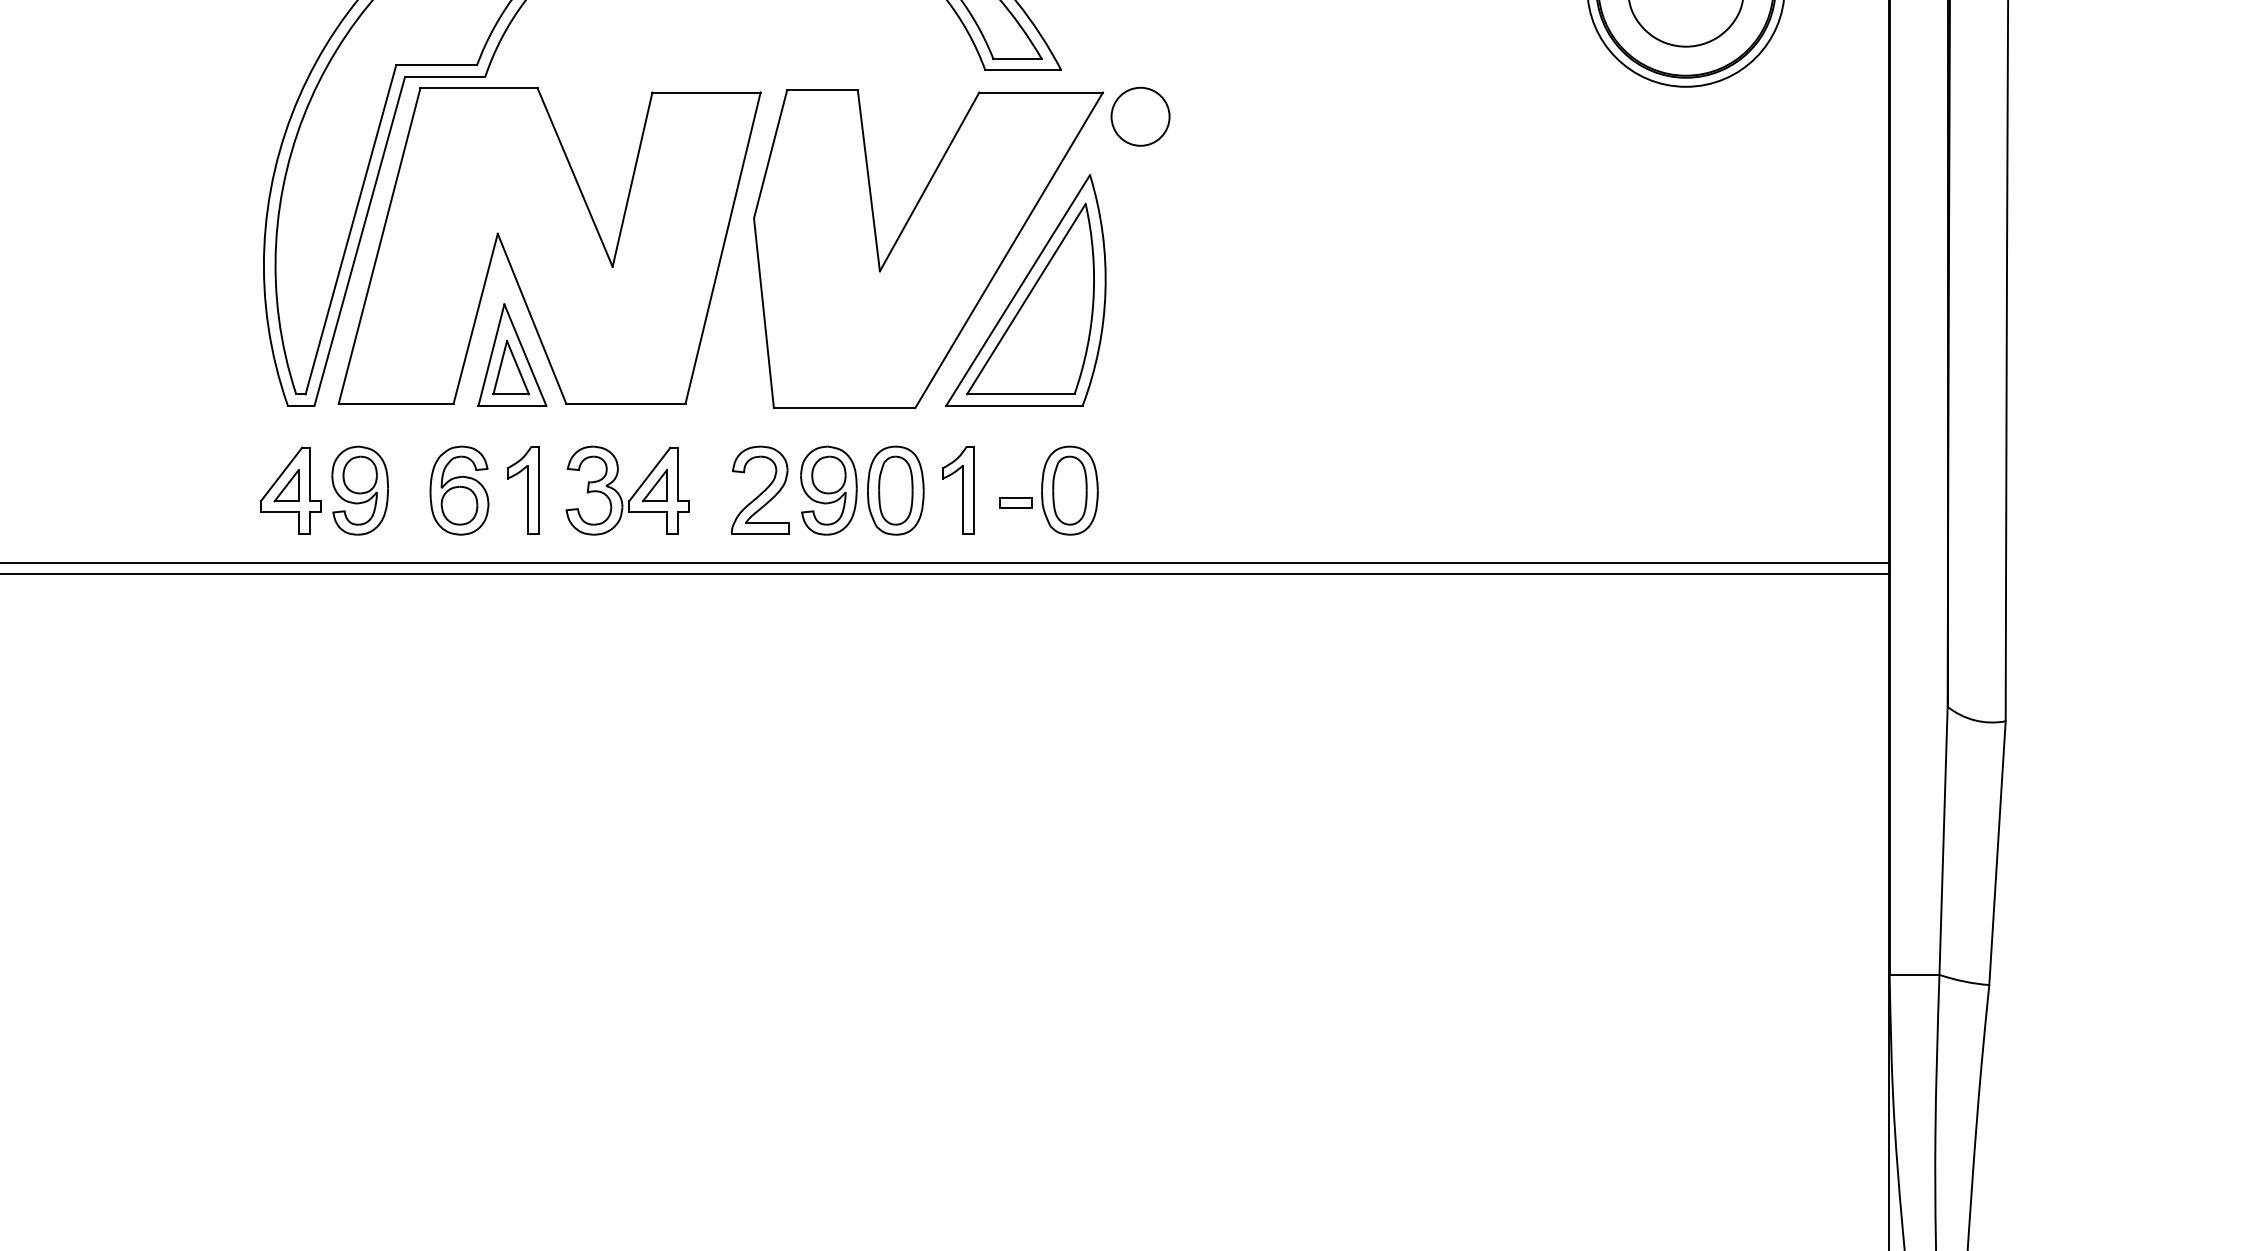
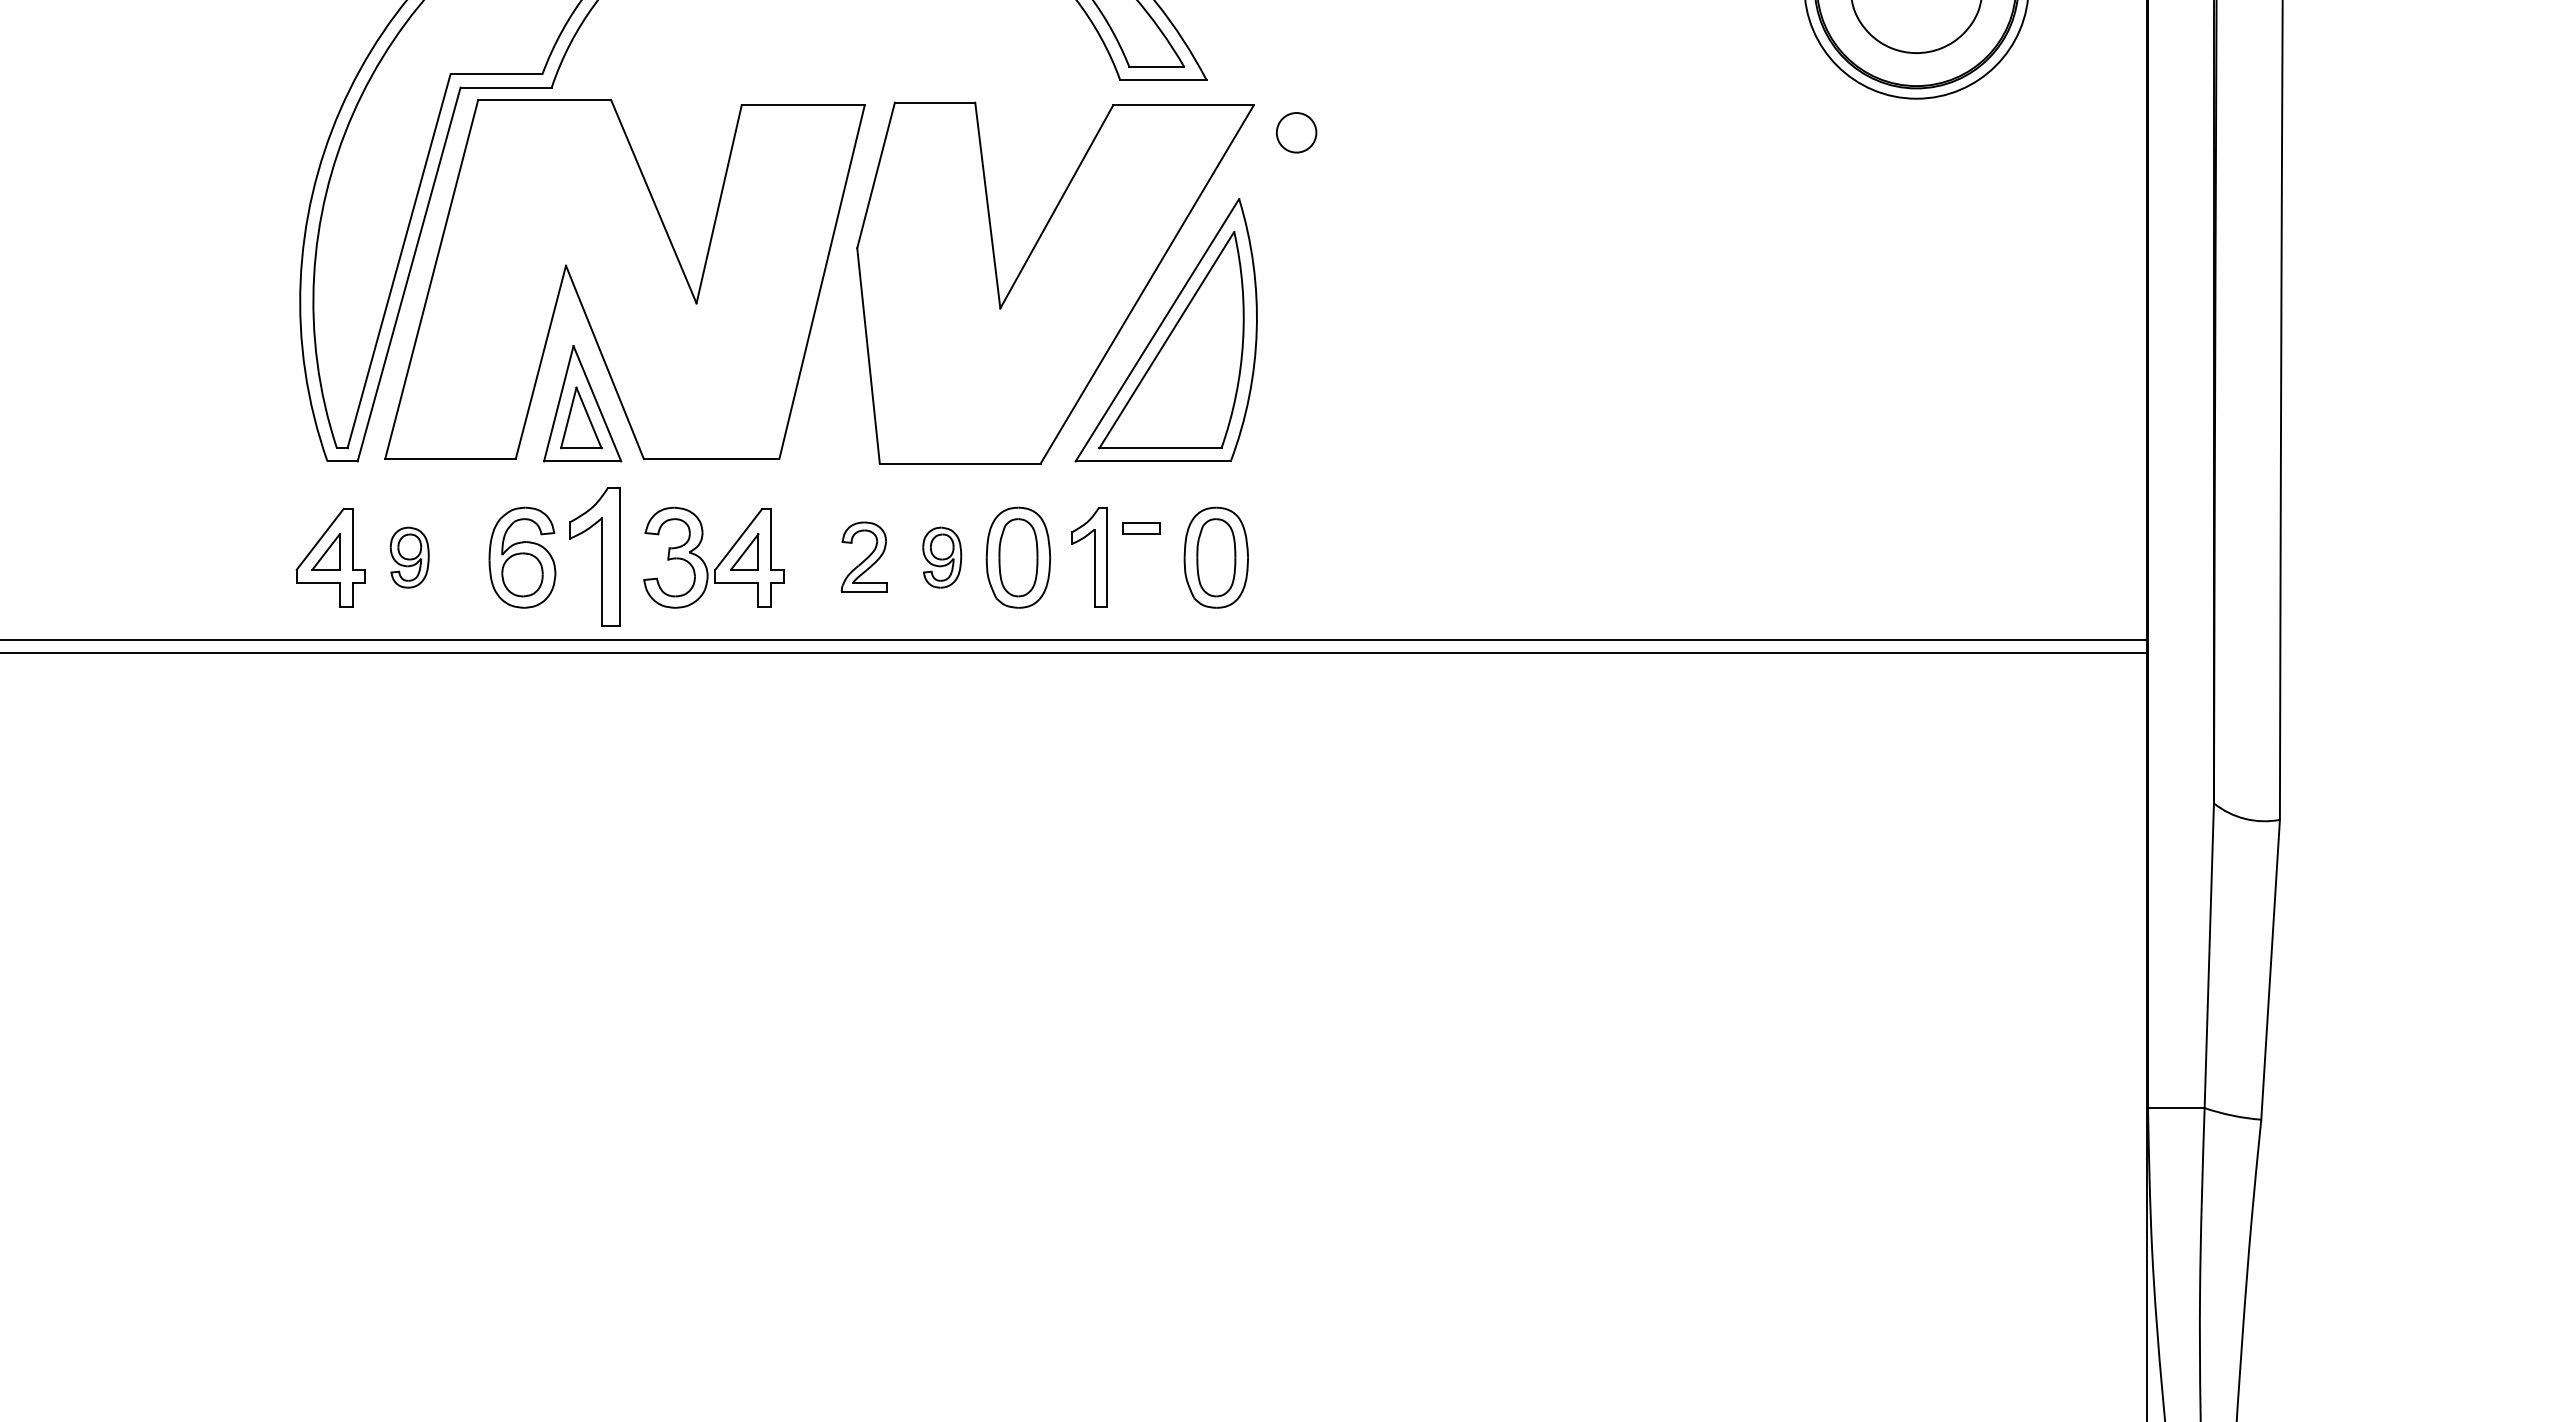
circle: (1140, 116) -> (1296, 132), size x0.6
part: (760, 489) -> (864, 556), size x0.7
part: (360, 490) -> (409, 557), size x0.6
part: (522, 490) -> (594, 557), size x1.4
part: (828, 490) -> (941, 557), size x0.6
part: (1015, 502) -> (1141, 528), moved

